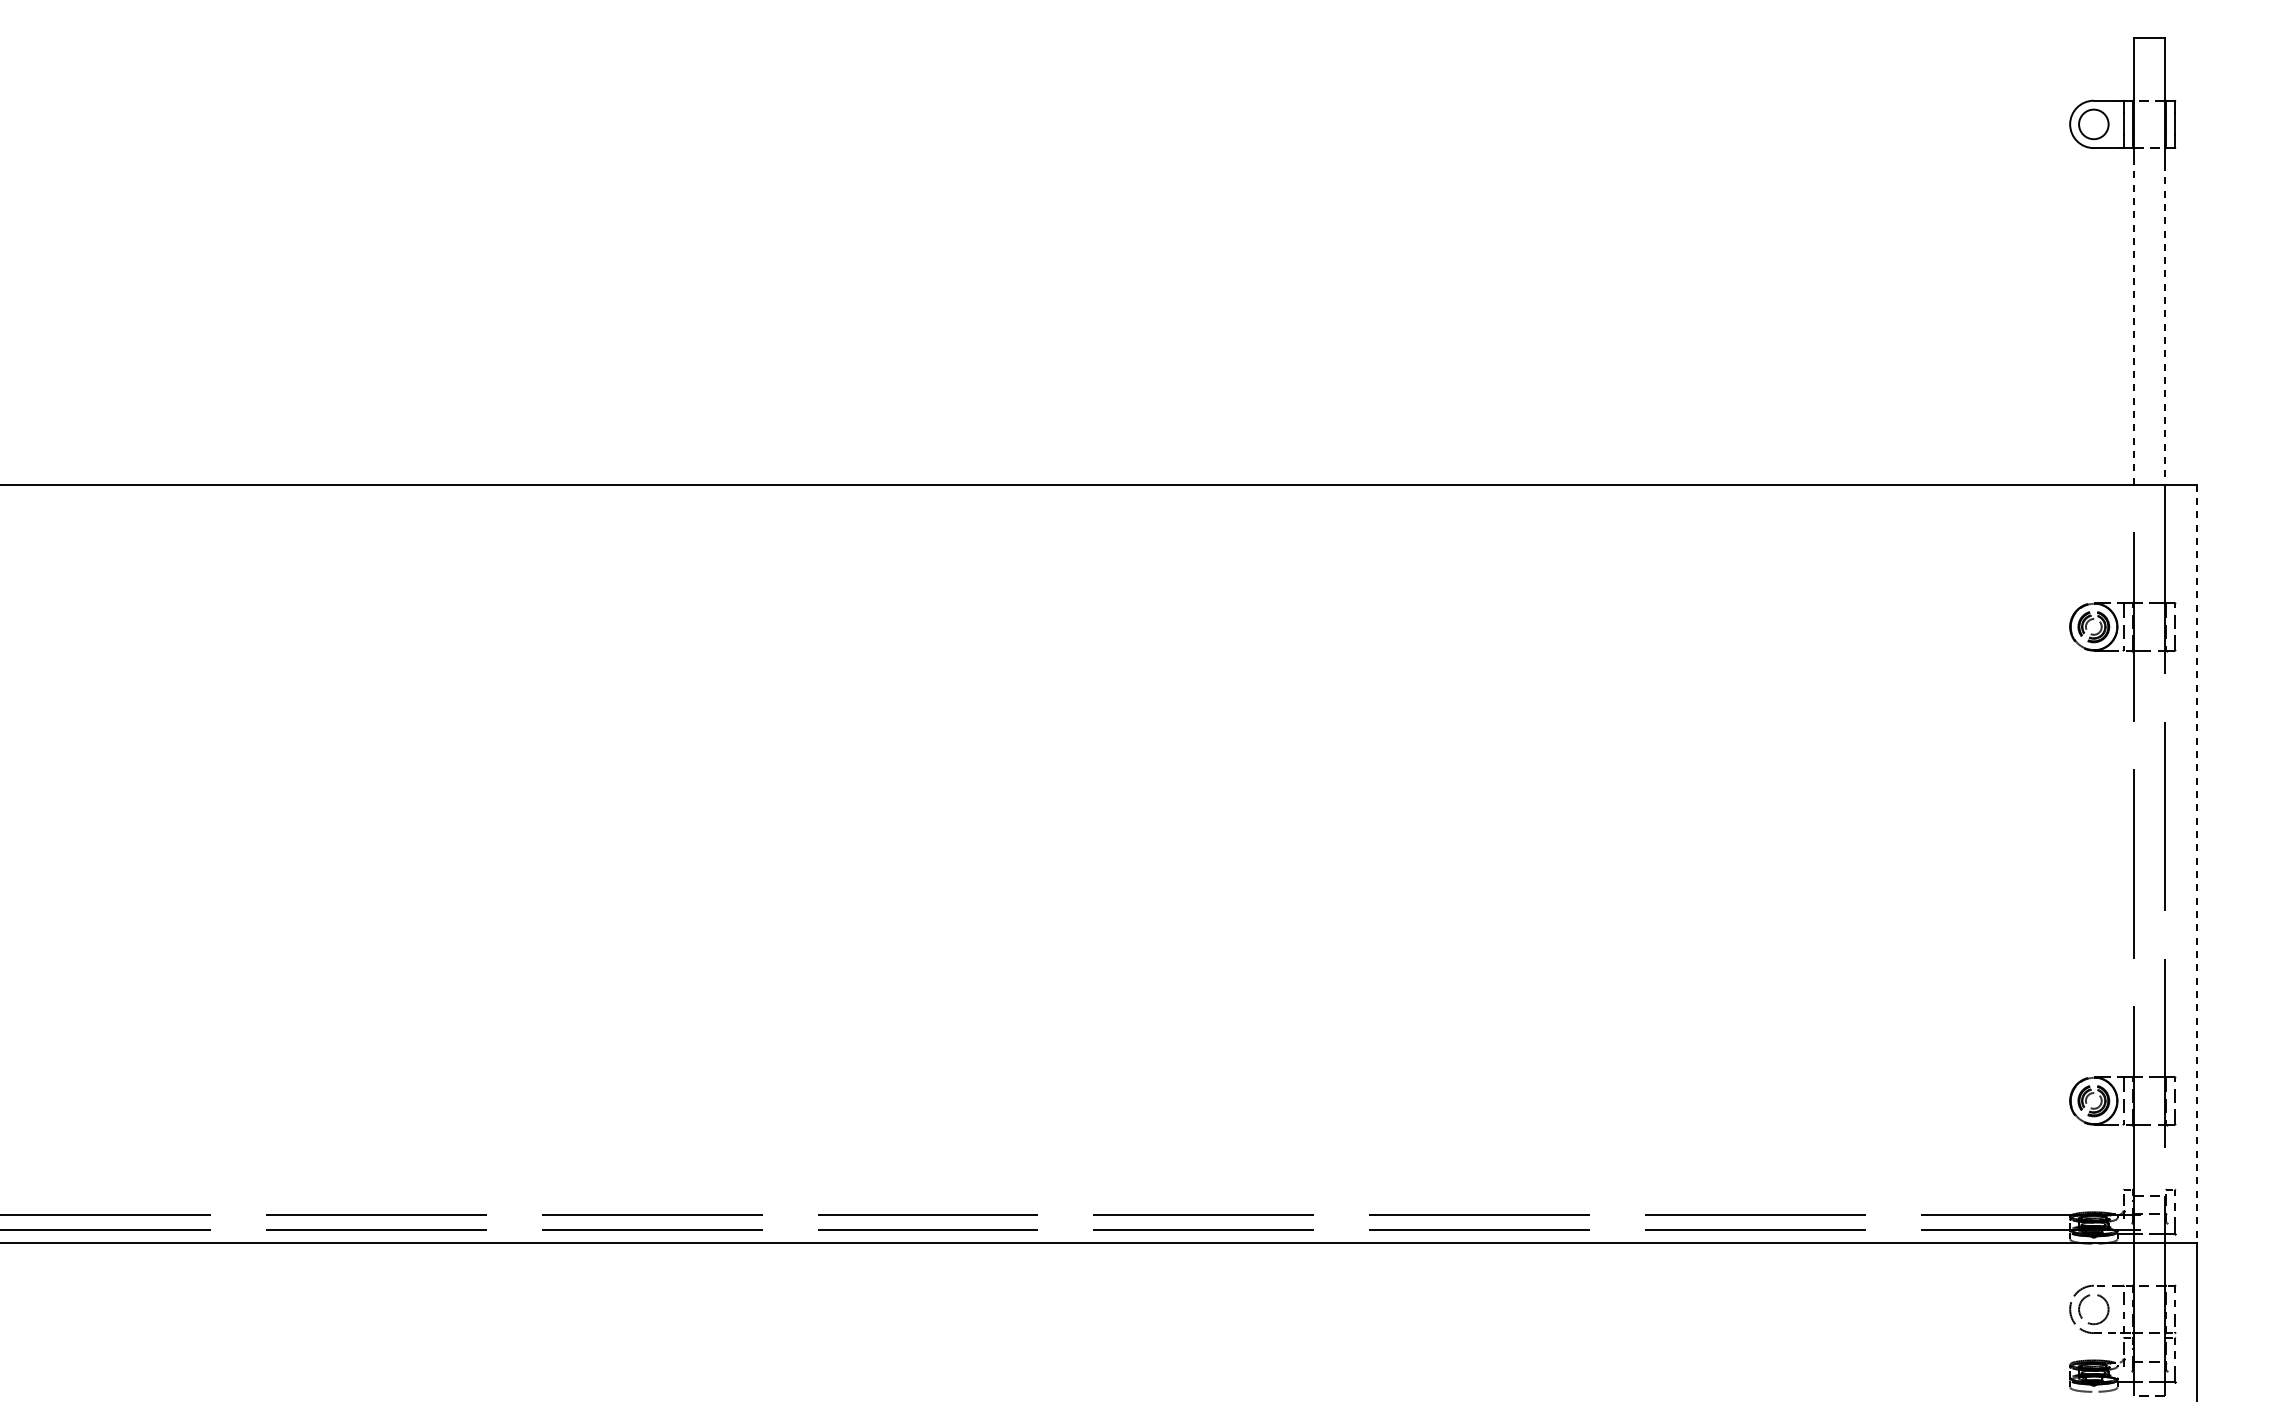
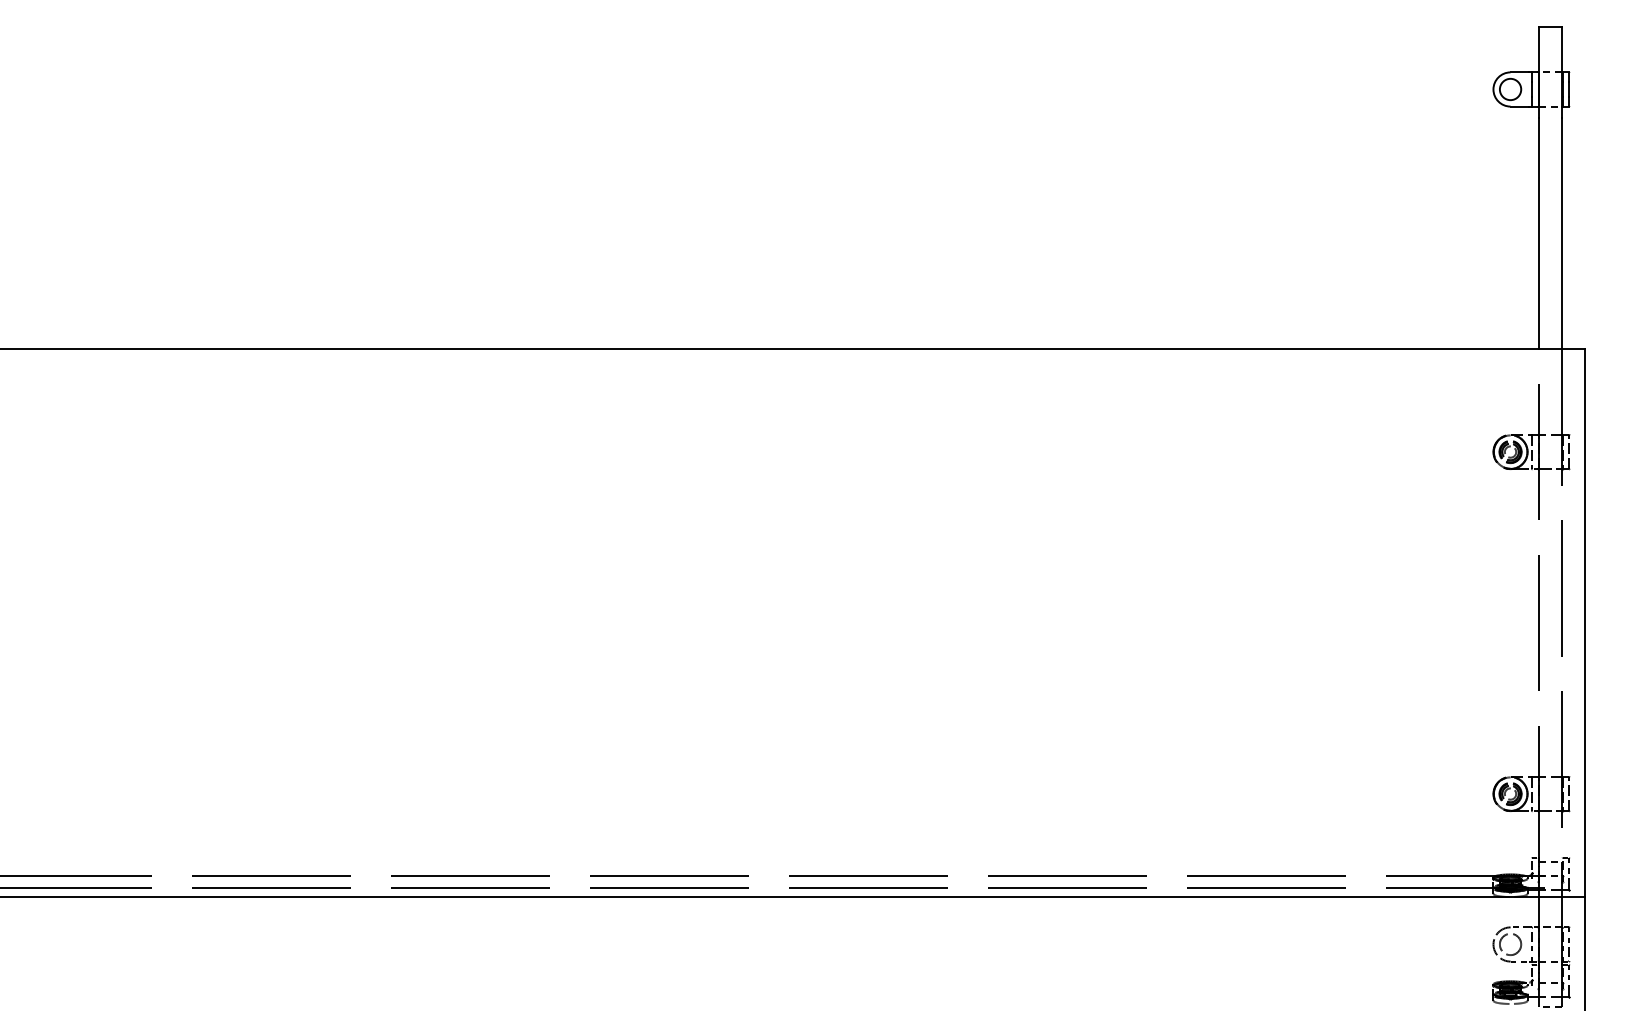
line: (2133, 323) -> (1539, 233), dashed -> solid
line: (2165, 324) -> (1562, 233), dashed -> solid
line: (2196, 864) -> (1584, 623), dashed -> solid

